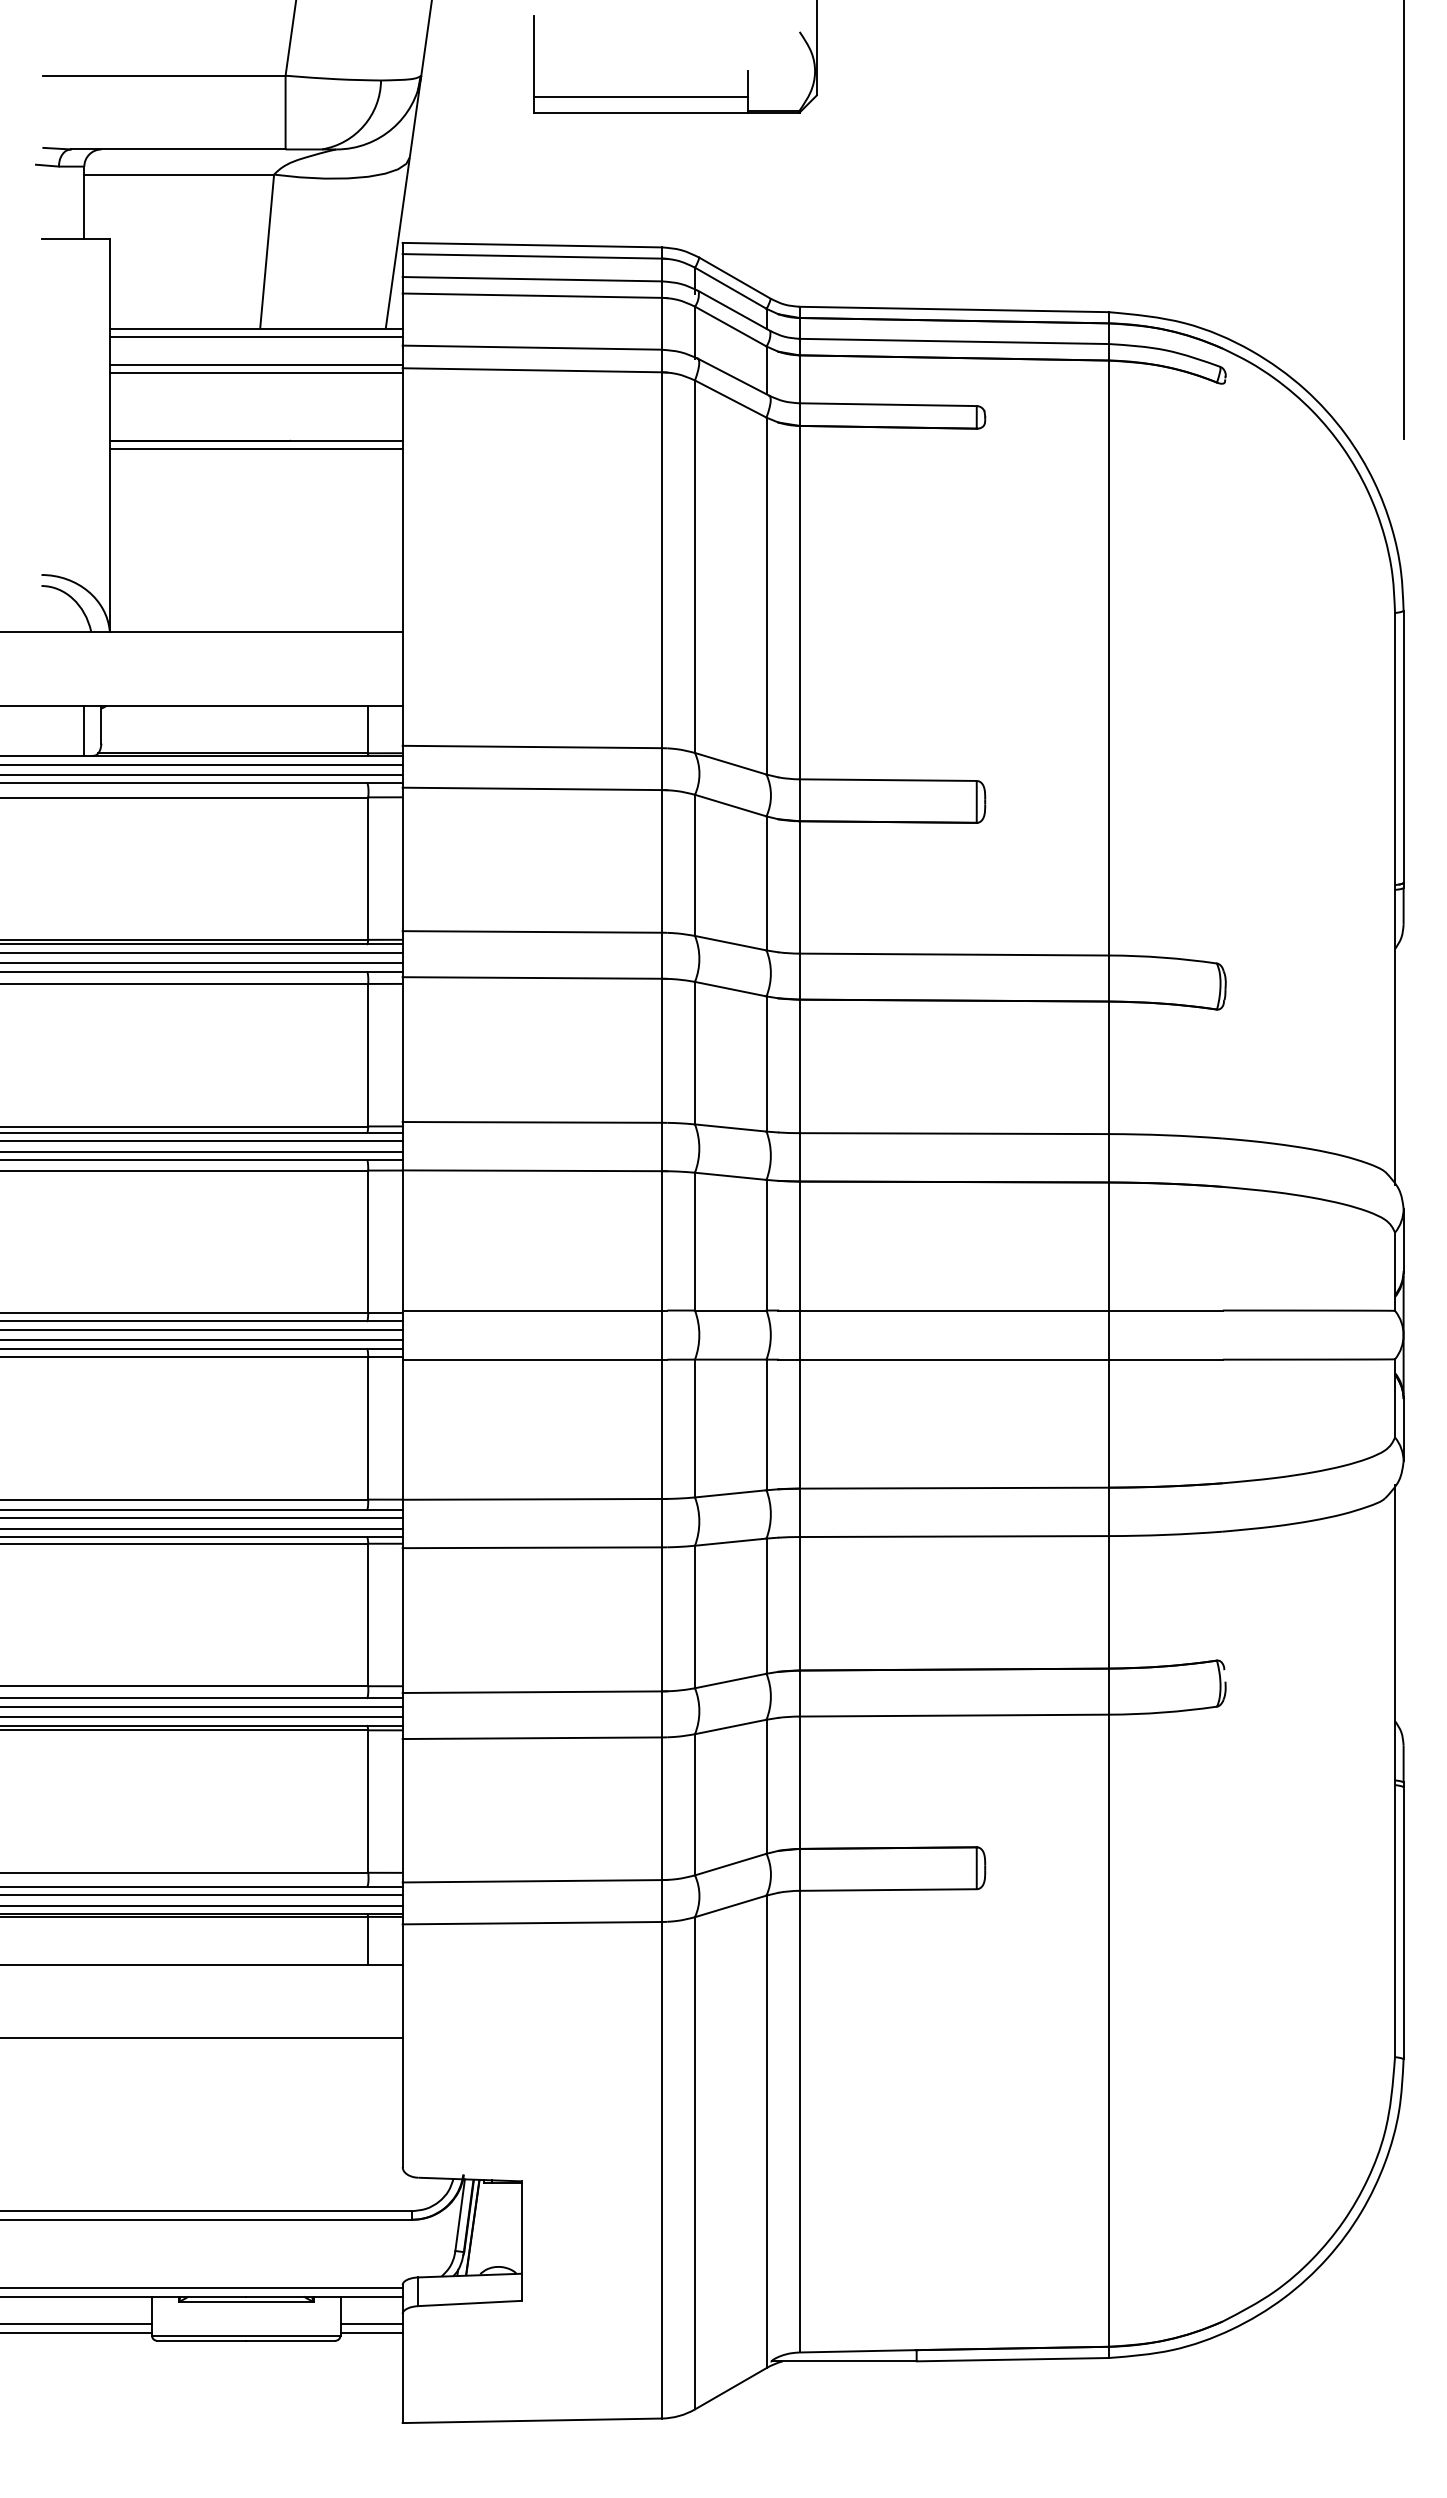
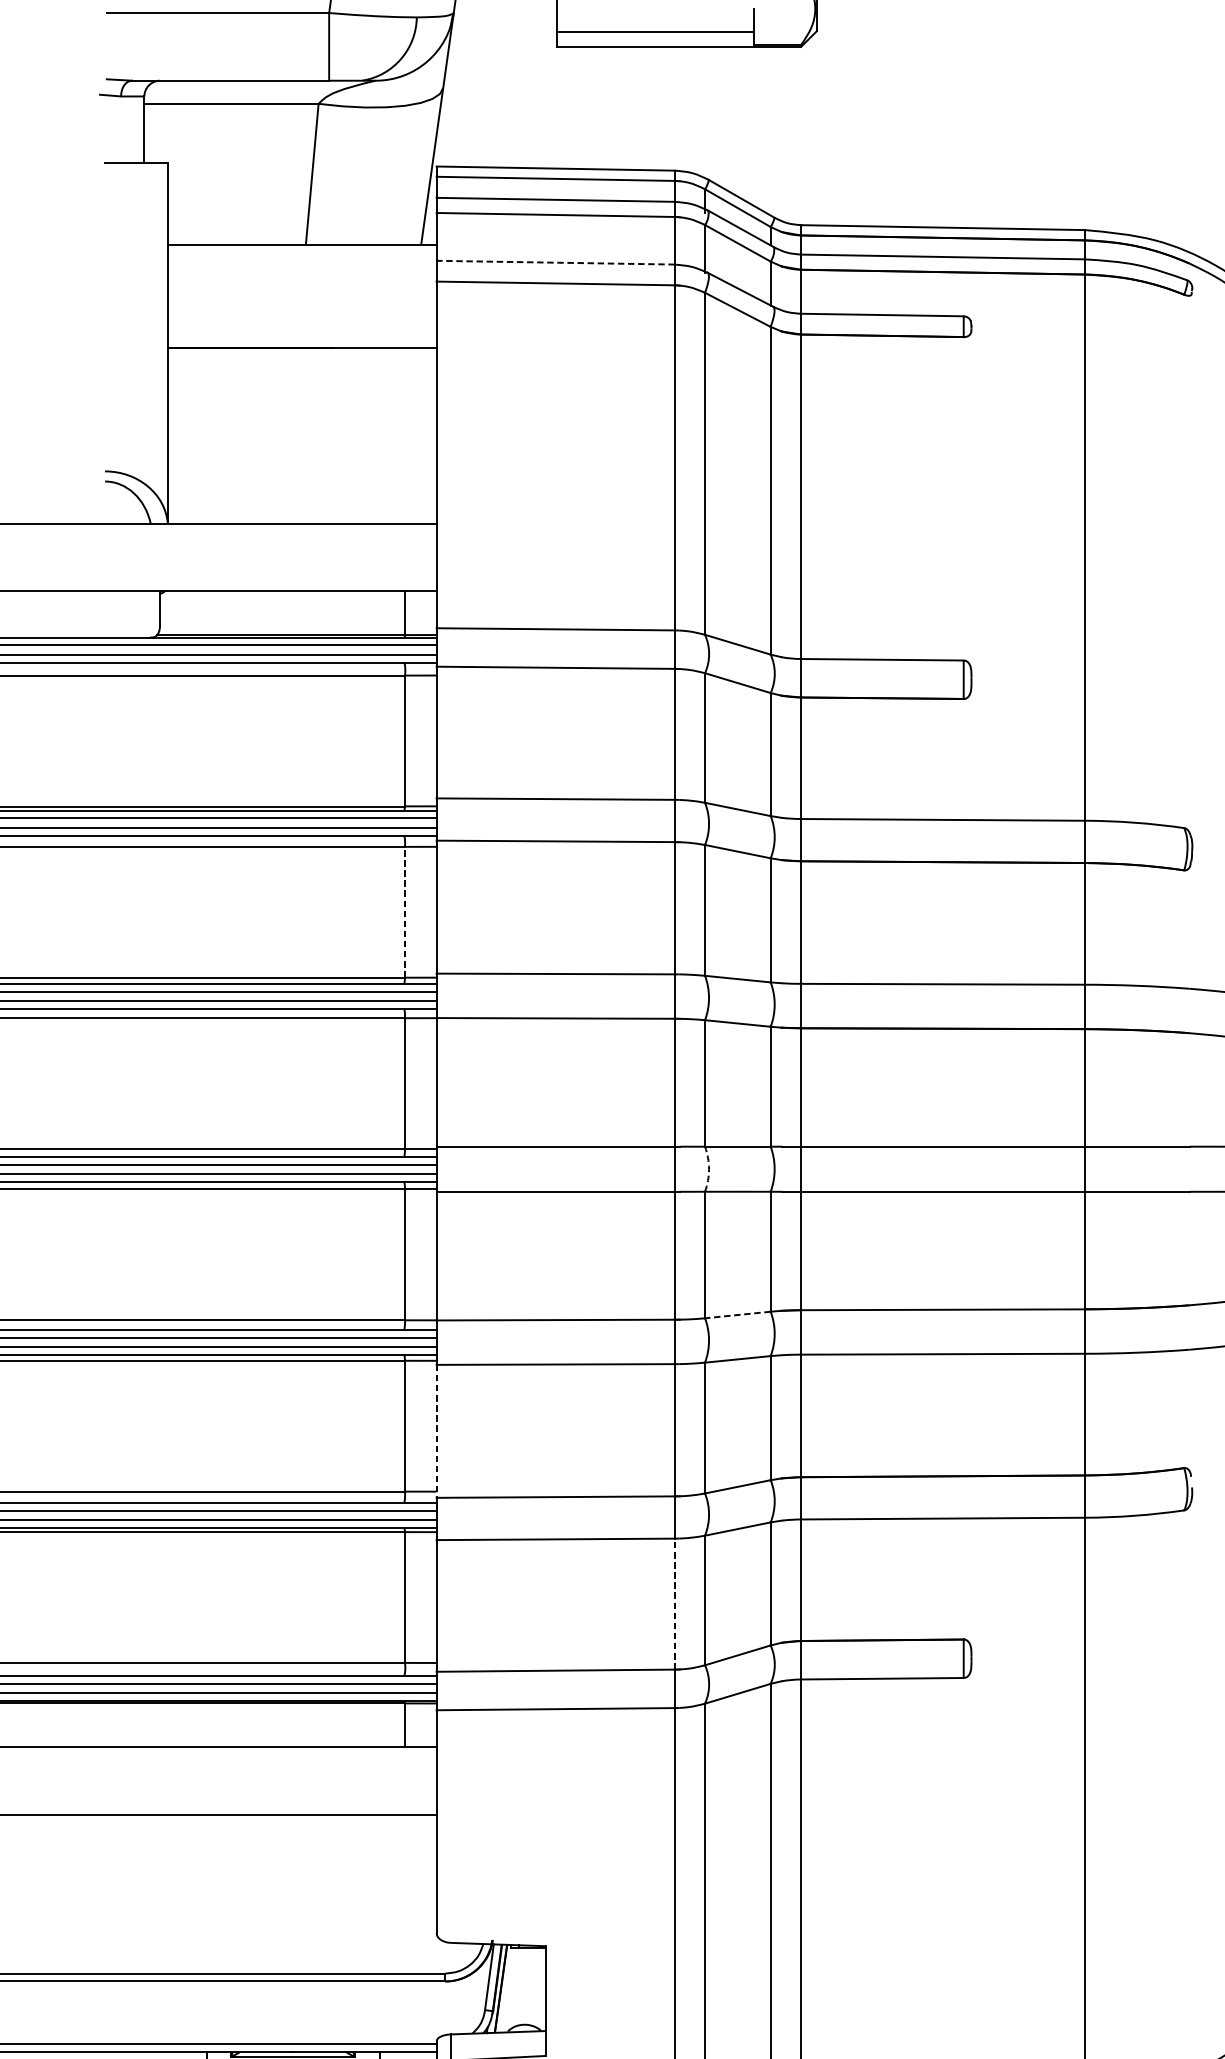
line: (256, 337) -> (302, 253), removed
line: (532, 347) -> (555, 262), solid -> dashed
line: (256, 364) -> (302, 278), removed
line: (256, 373) -> (302, 286), removed
line: (256, 449) -> (302, 356), removed
line: (84, 730) -> (144, 614), removed
line: (368, 1054) -> (405, 911), solid -> dashed
arc: (699, 1335) -> (709, 1169), solid -> dashed
line: (730, 1493) -> (737, 1314), solid -> dashed
line: (402, 1621) -> (436, 1432), solid -> dashed
line: (662, 1808) -> (675, 1603), solid -> dashed

